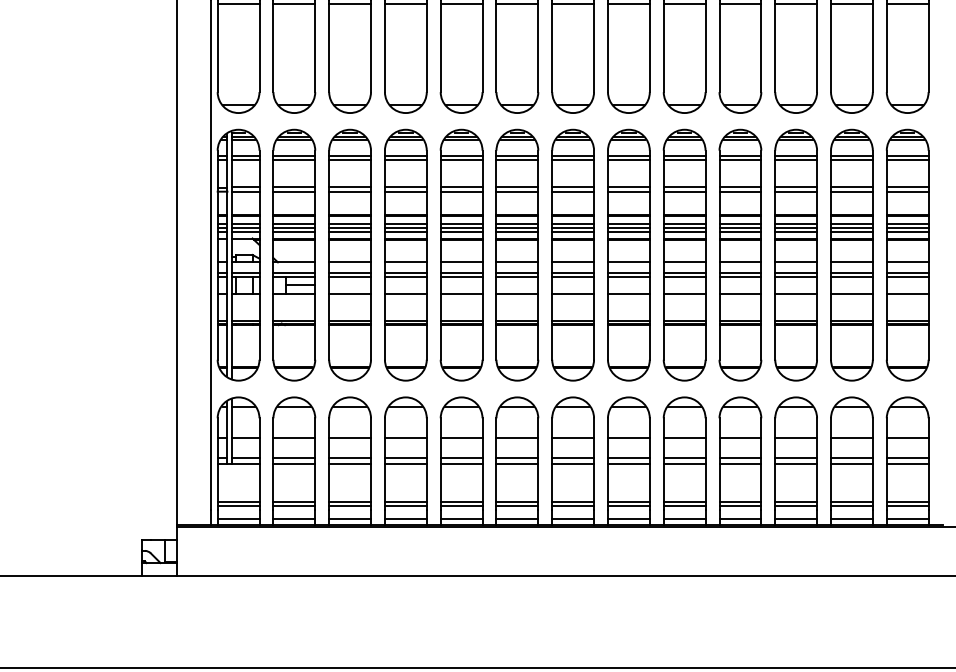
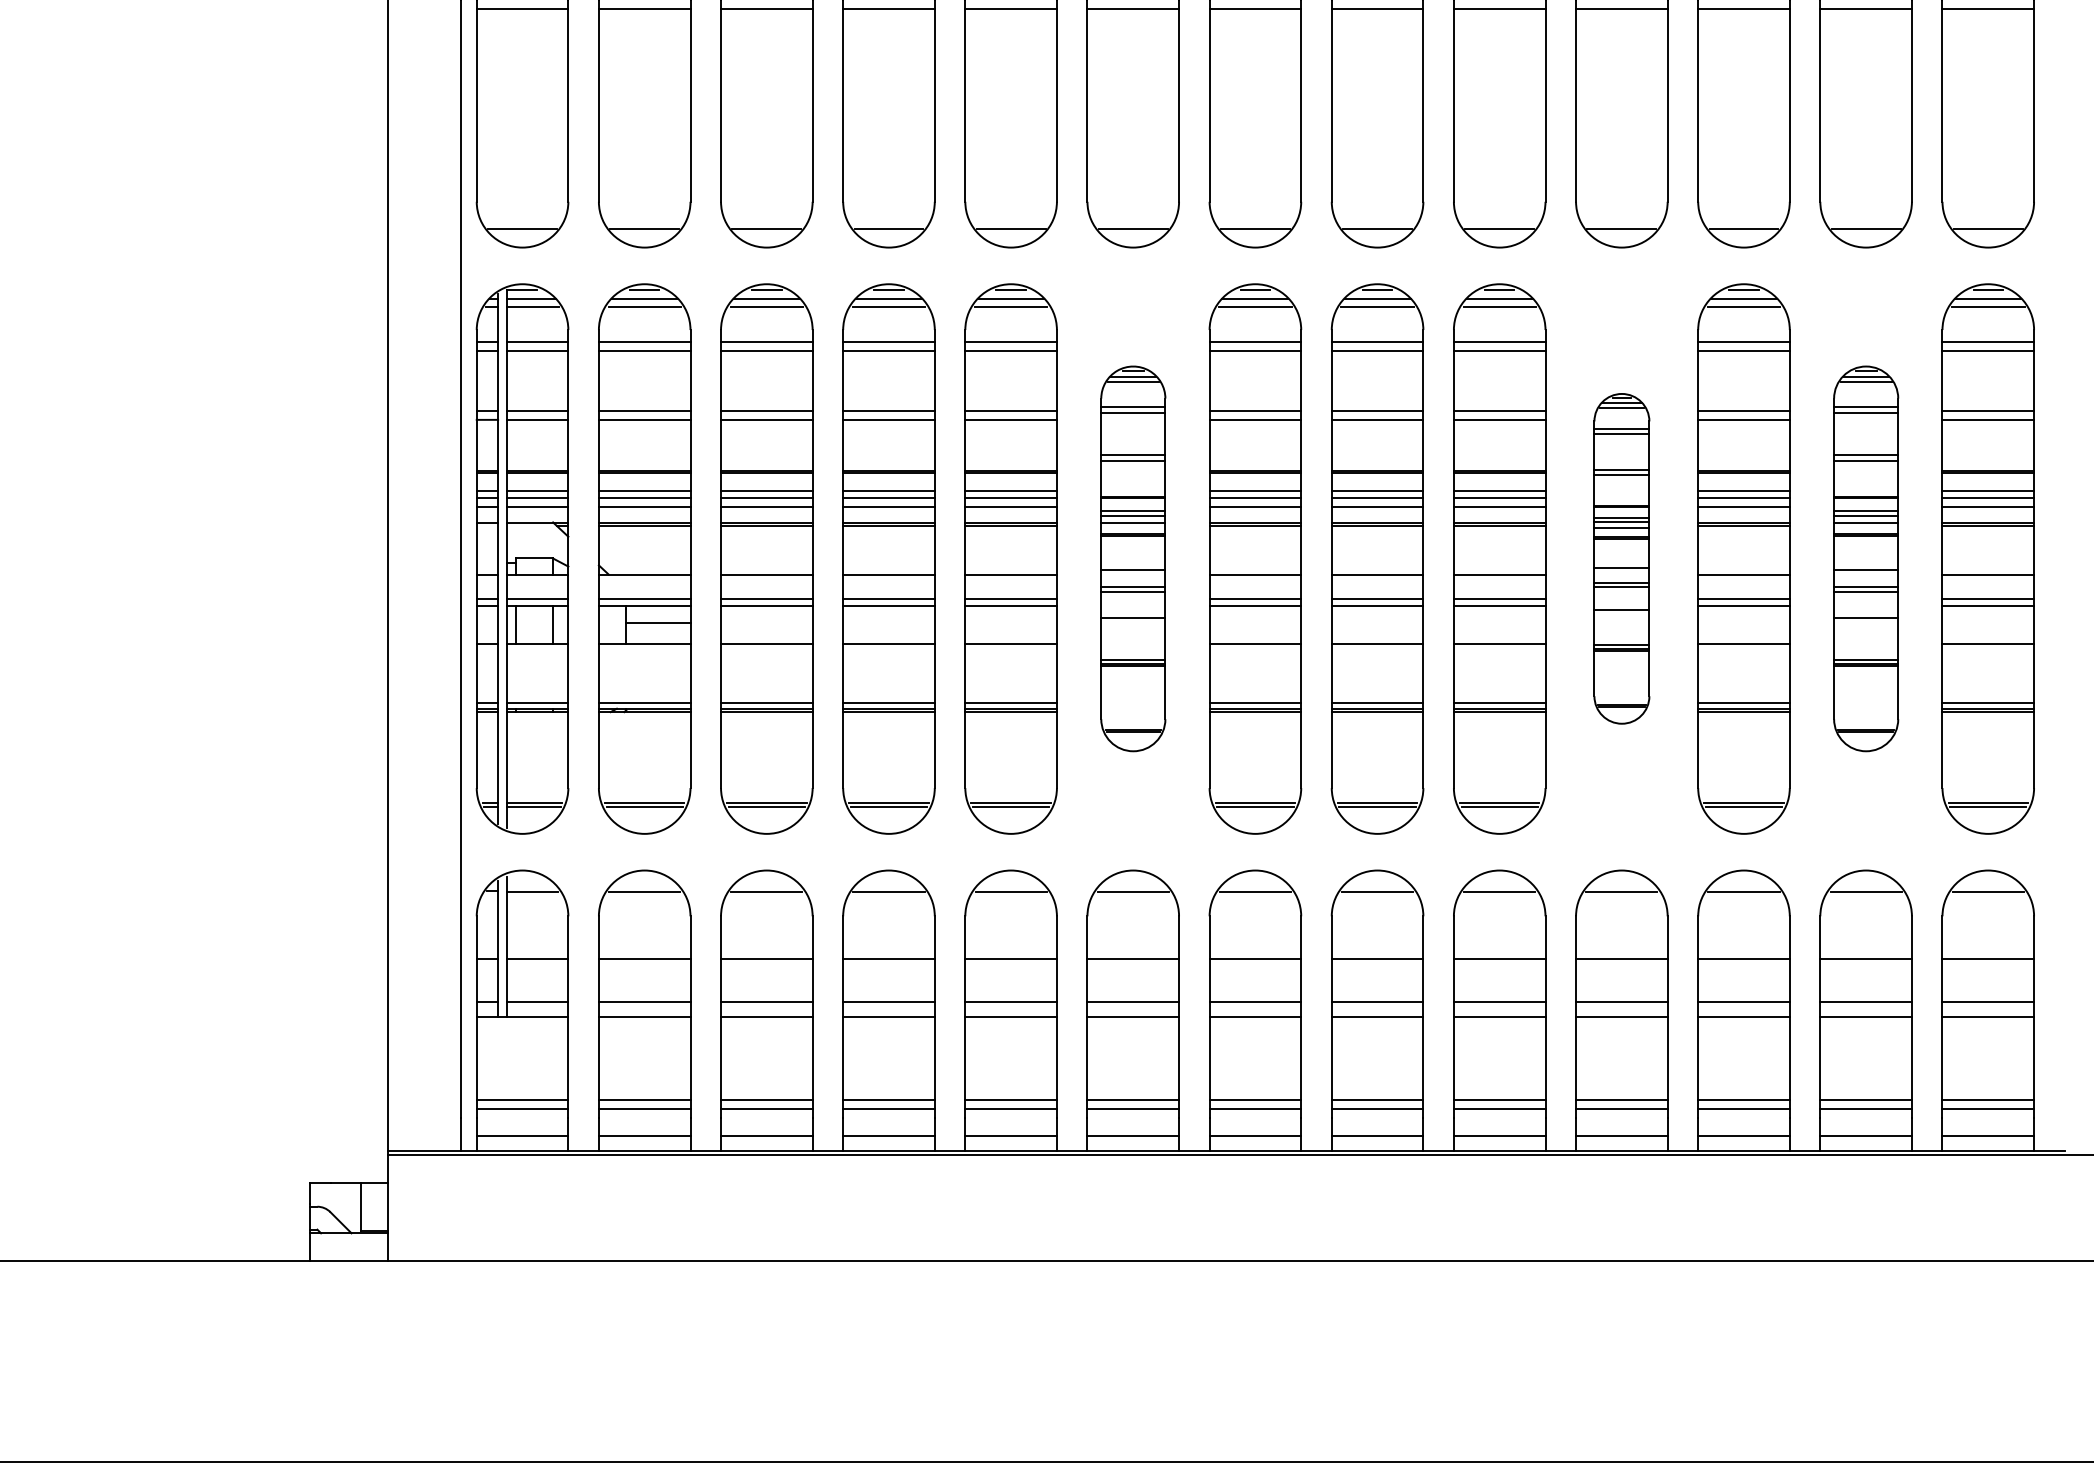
part: (517, 254) -> (1133, 557), size x0.7
part: (740, 254) -> (1622, 557), size x0.6
part: (851, 254) -> (1865, 557), size x0.7

